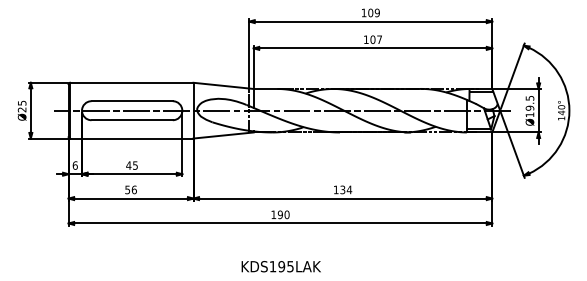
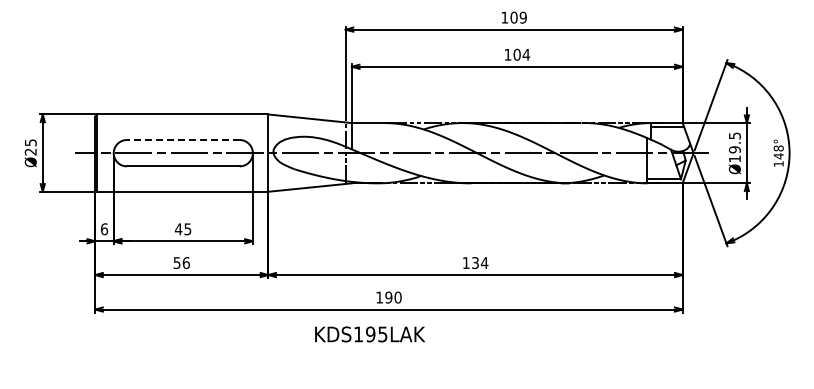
text: (379, 39) -> (526, 54), 107 -> 104
line: (131, 101) -> (182, 140), solid -> dashed
text: (561, 107) -> (778, 148), 140° -> 148°
text: (280, 266) -> (369, 334), moved

